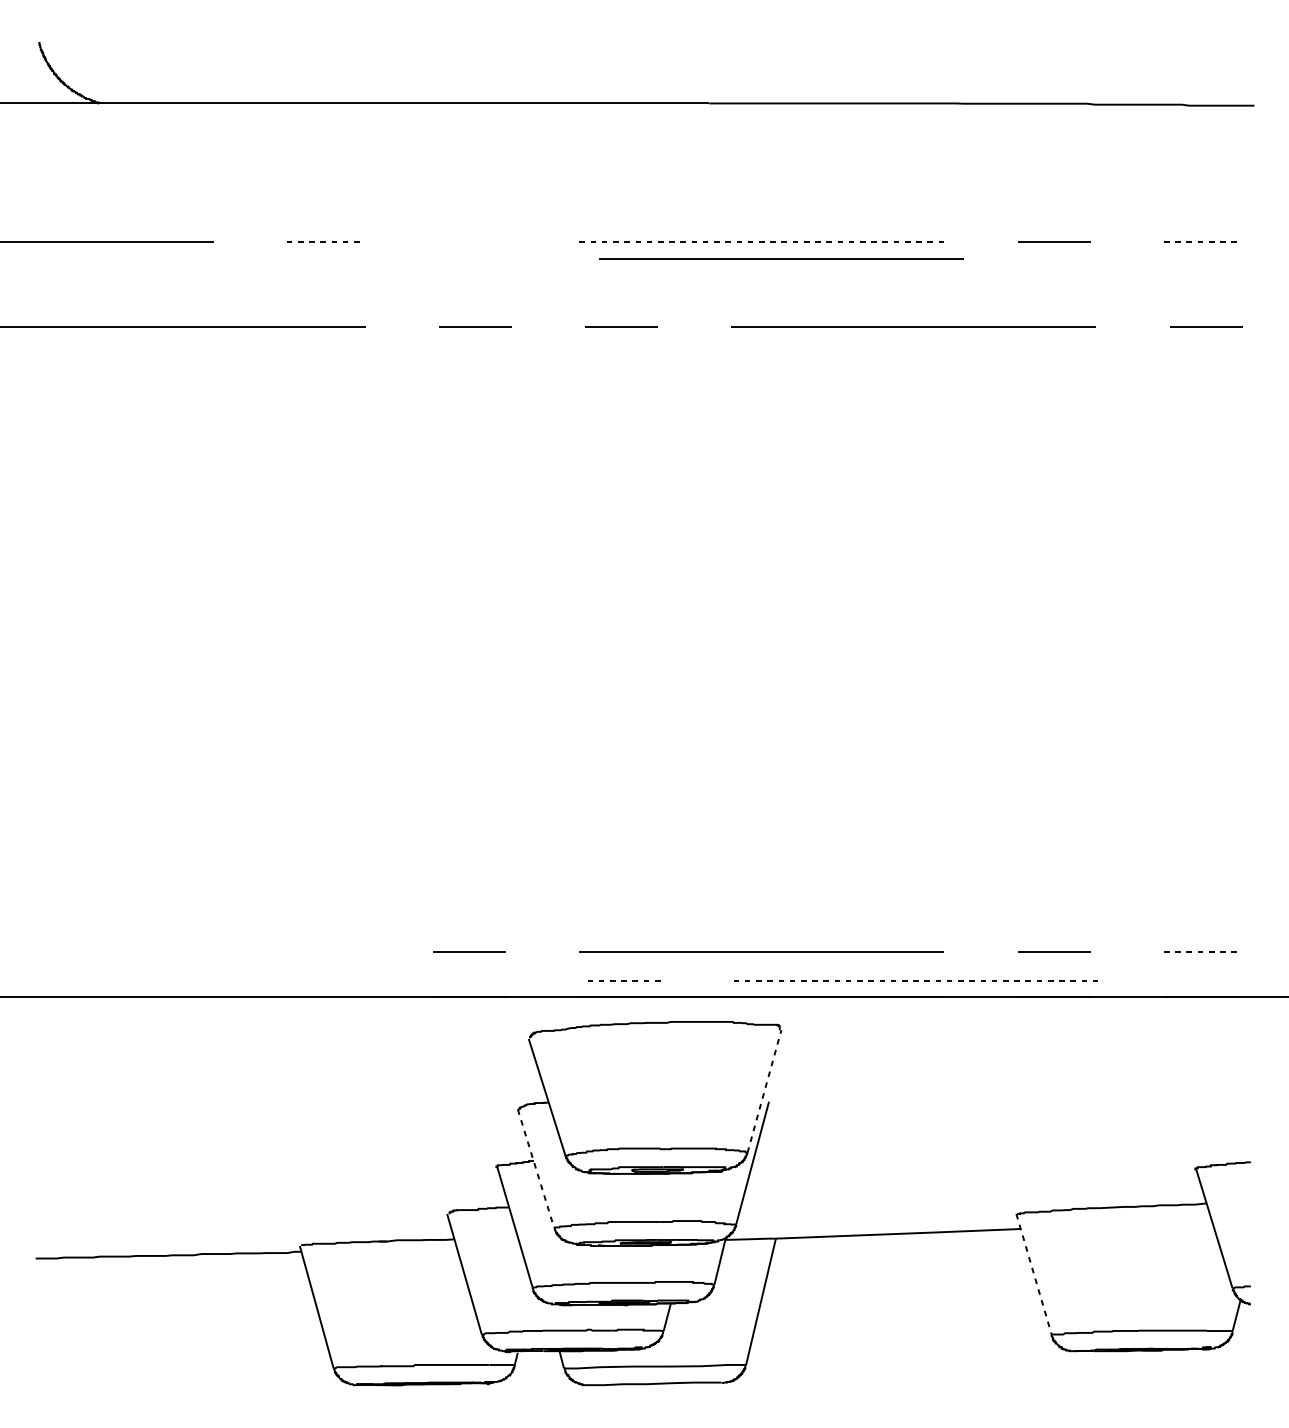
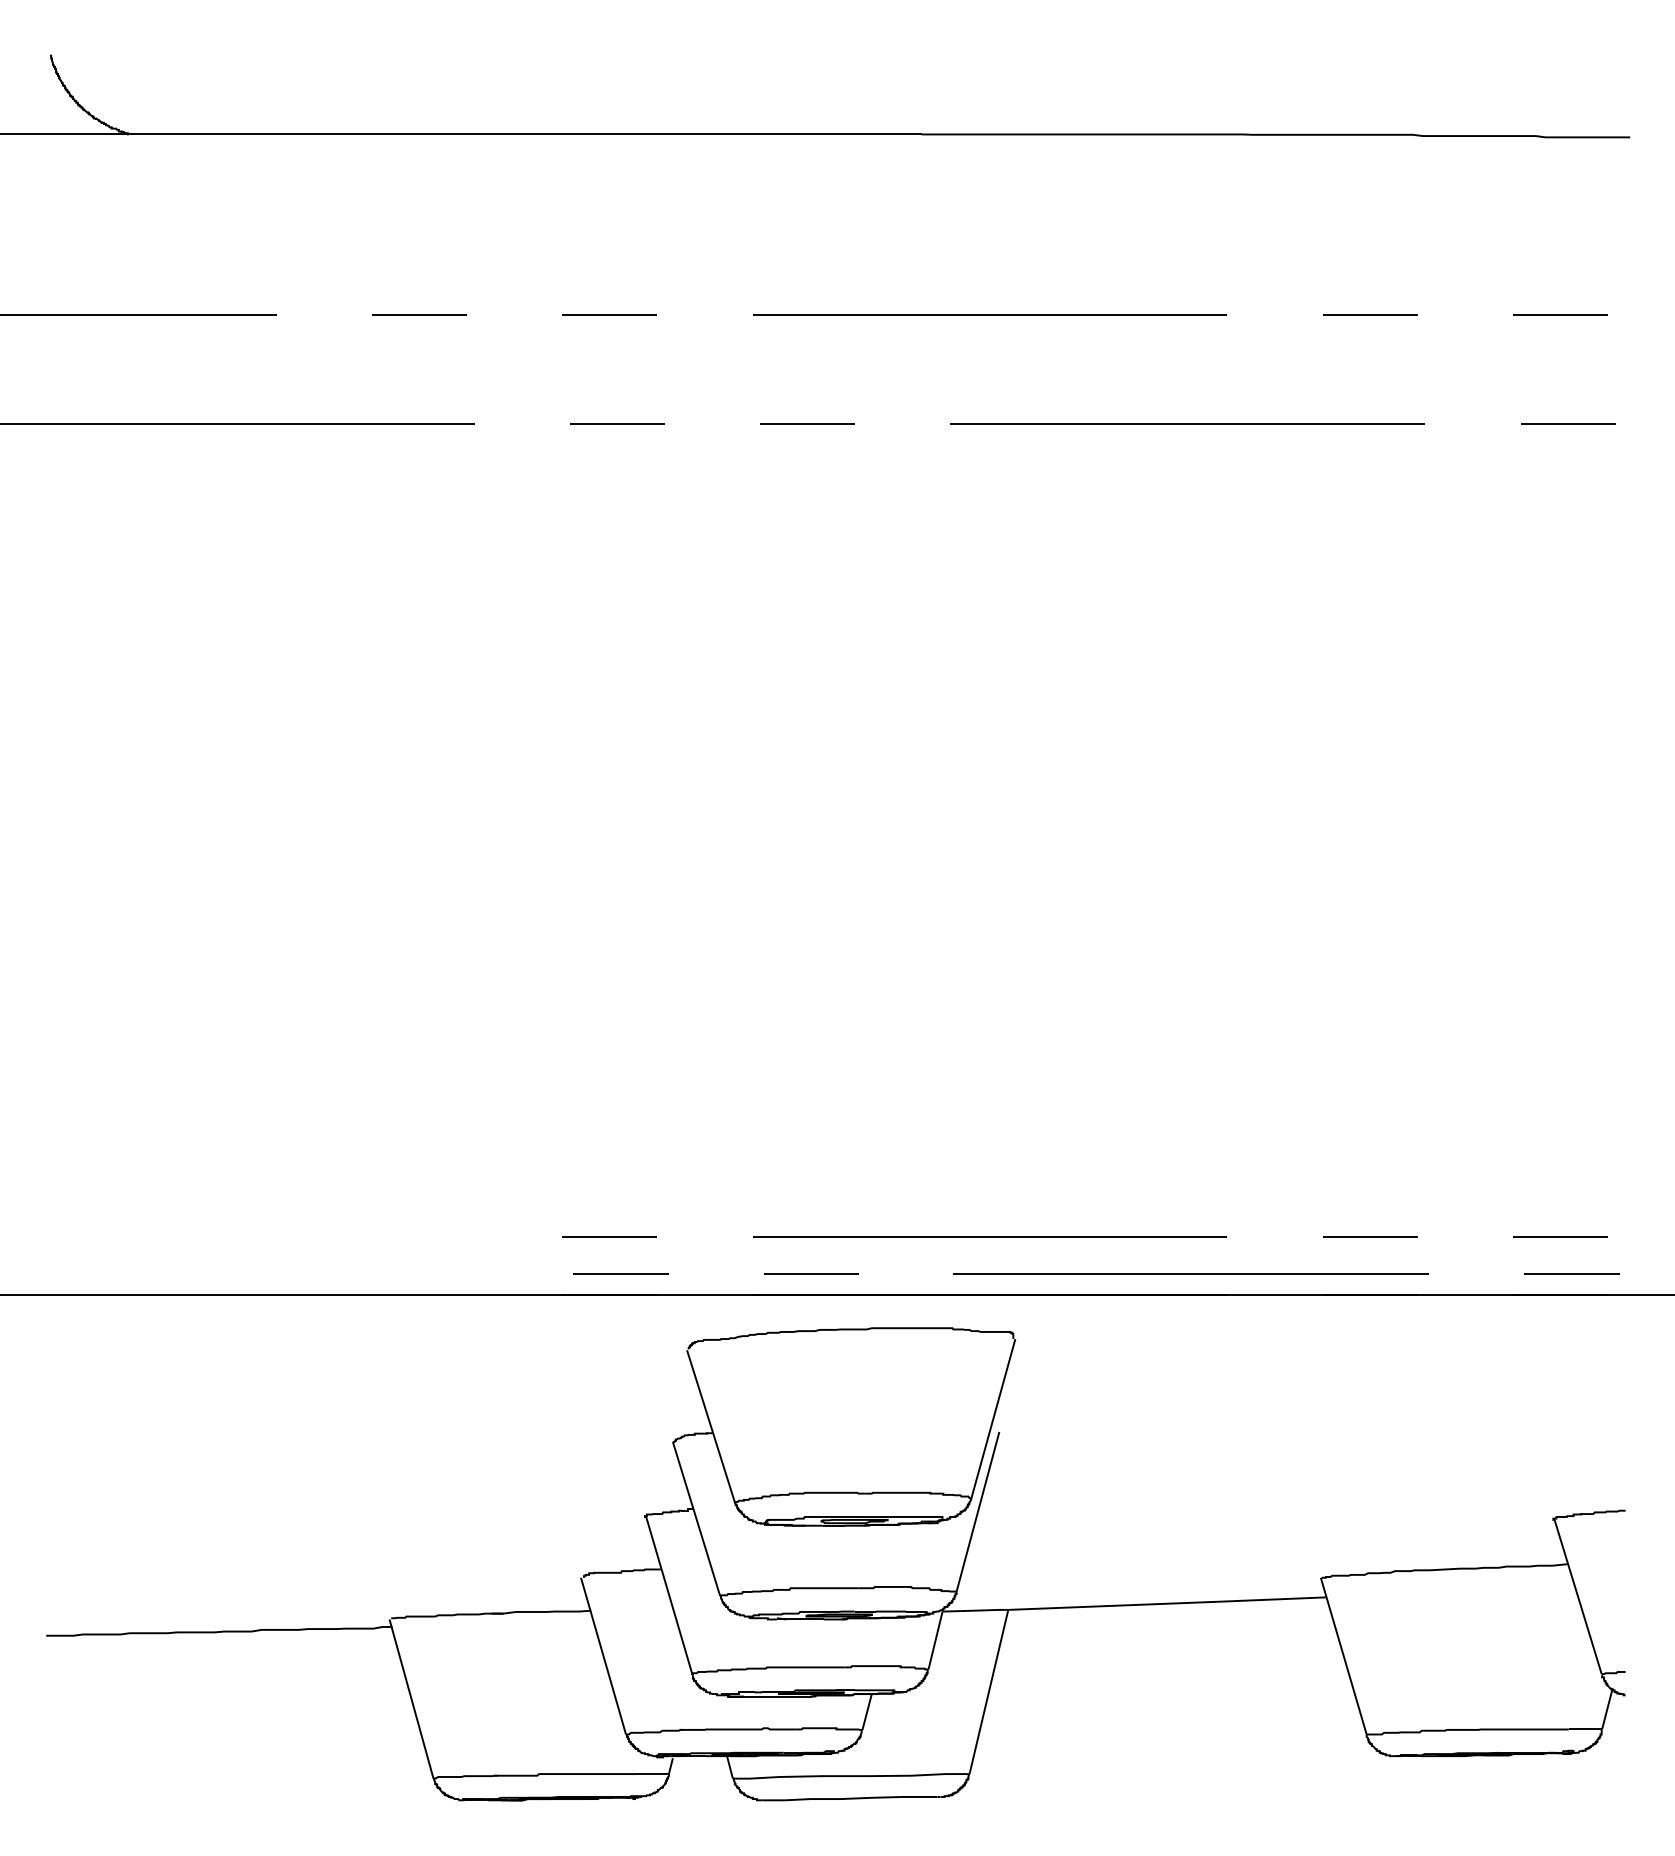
line: (323, 241) -> (420, 314), dashed -> solid
line: (469, 241) -> (609, 314), added
line: (762, 241) -> (990, 314), dashed -> solid
line: (1200, 241) -> (1560, 314), dashed -> solid
line: (781, 258) -> (1015, 335), removed
line: (1200, 952) -> (1560, 1237), dashed -> solid
line: (477, 979) -> (620, 1273), added
line: (1209, 979) -> (1571, 1273), added
line: (624, 980) -> (811, 1274), dashed -> solid
line: (916, 980) -> (1191, 1274), dashed -> solid
line: (764, 1091) -> (993, 1418), dashed -> solid
line: (536, 1169) -> (696, 1519), dashed -> solid
line: (1033, 1274) -> (1343, 1656), dashed -> solid

